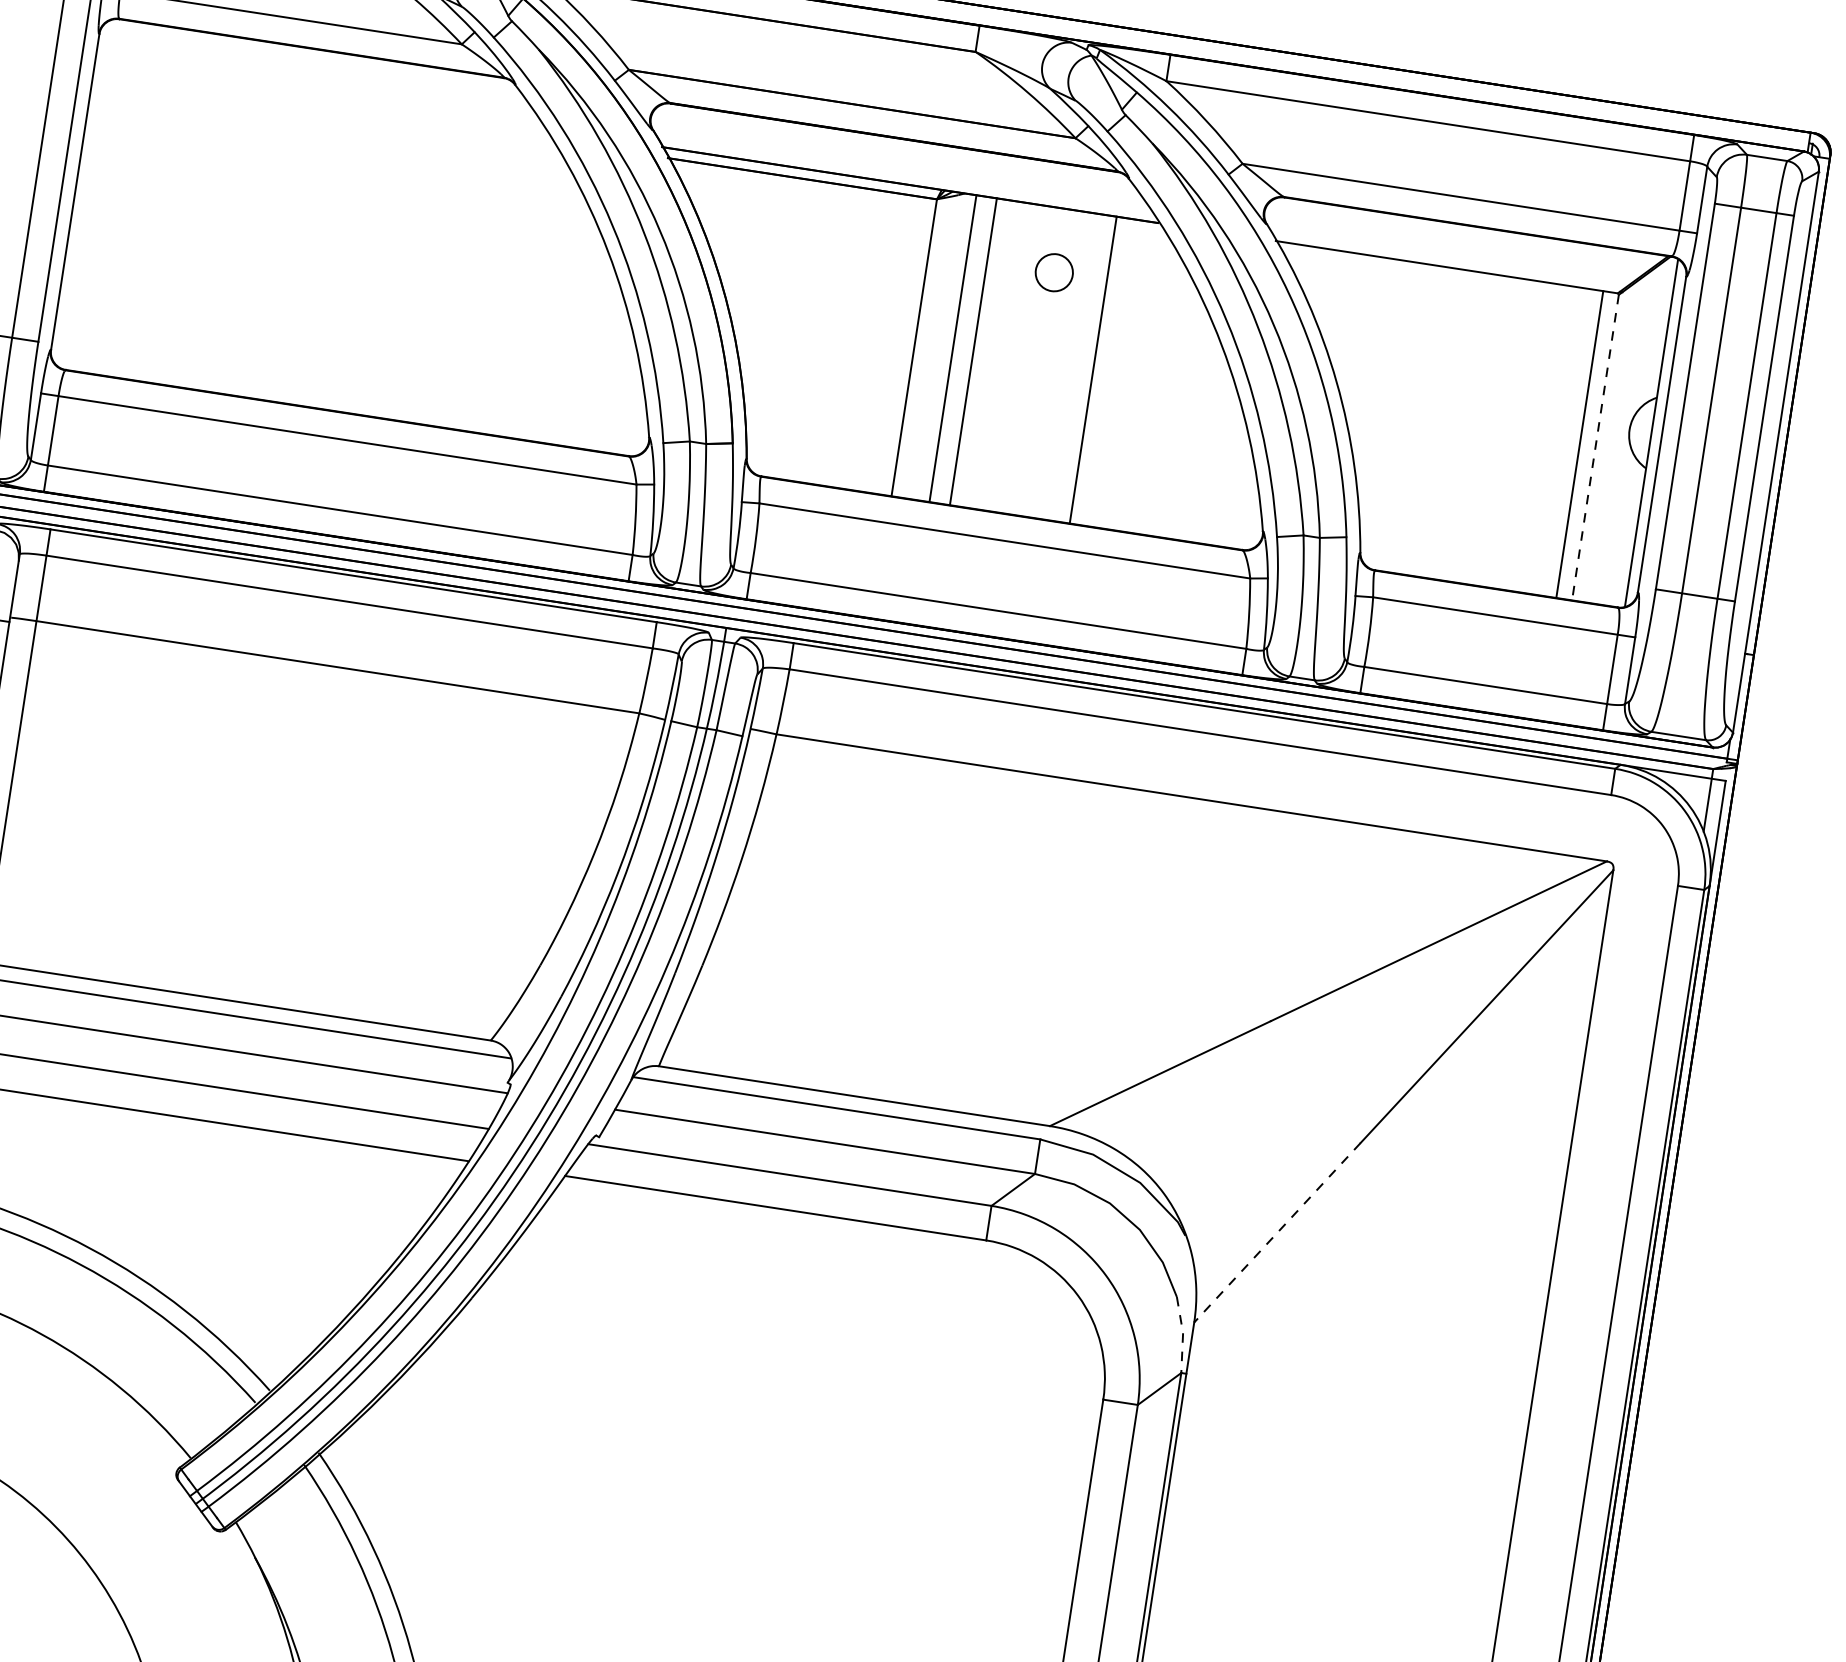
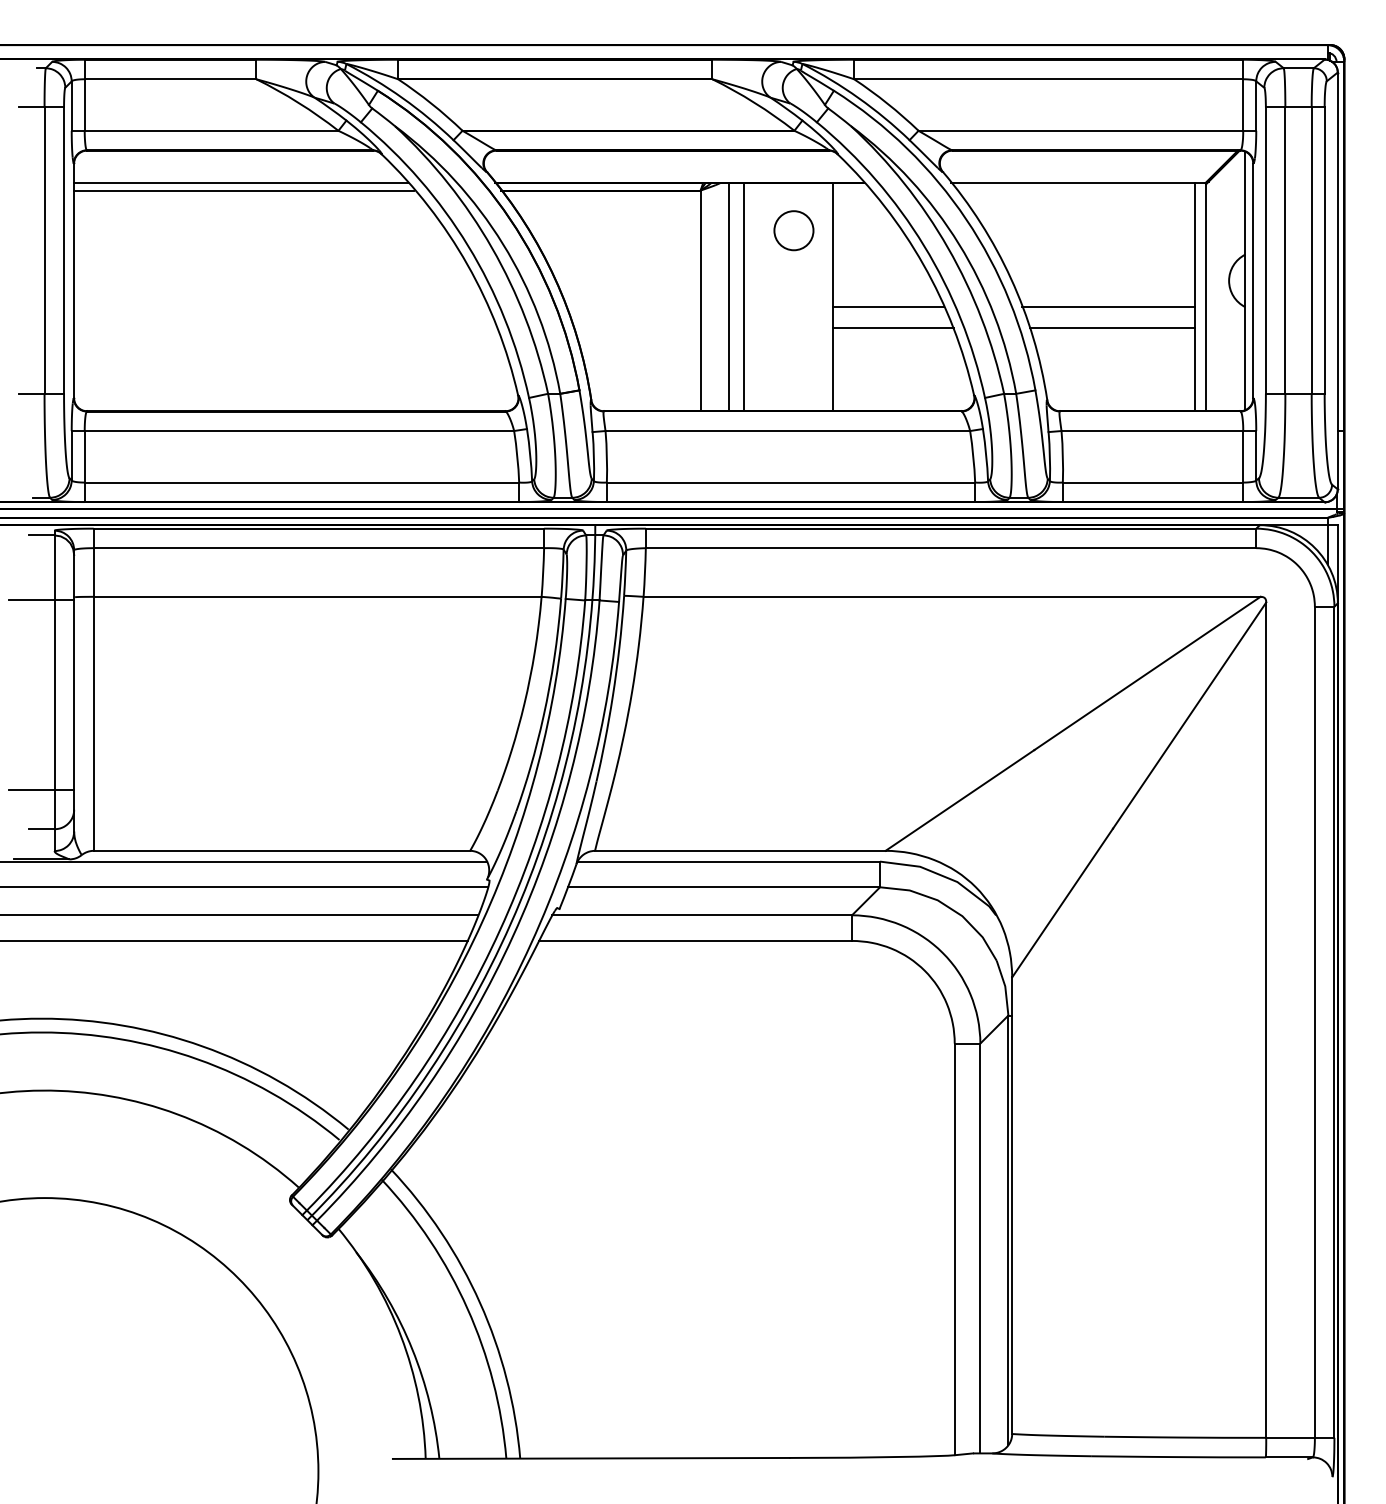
line: (319, 95) -> (240, 183), added
line: (323, 105) -> (244, 190), added
circle: (1053, 272) -> (793, 230), size x1.43
line: (1165, 395) -> (888, 307), added
line: (1168, 424) -> (893, 328), added
line: (1460, 440) -> (1107, 307), added
line: (1595, 447) -> (1206, 297), dashed -> solid
line: (1461, 469) -> (1111, 328), added
line: (1277, 1233) -> (1062, 903), dashed -> solid
line: (1183, 1334) -> (1005, 987), dashed -> solid

